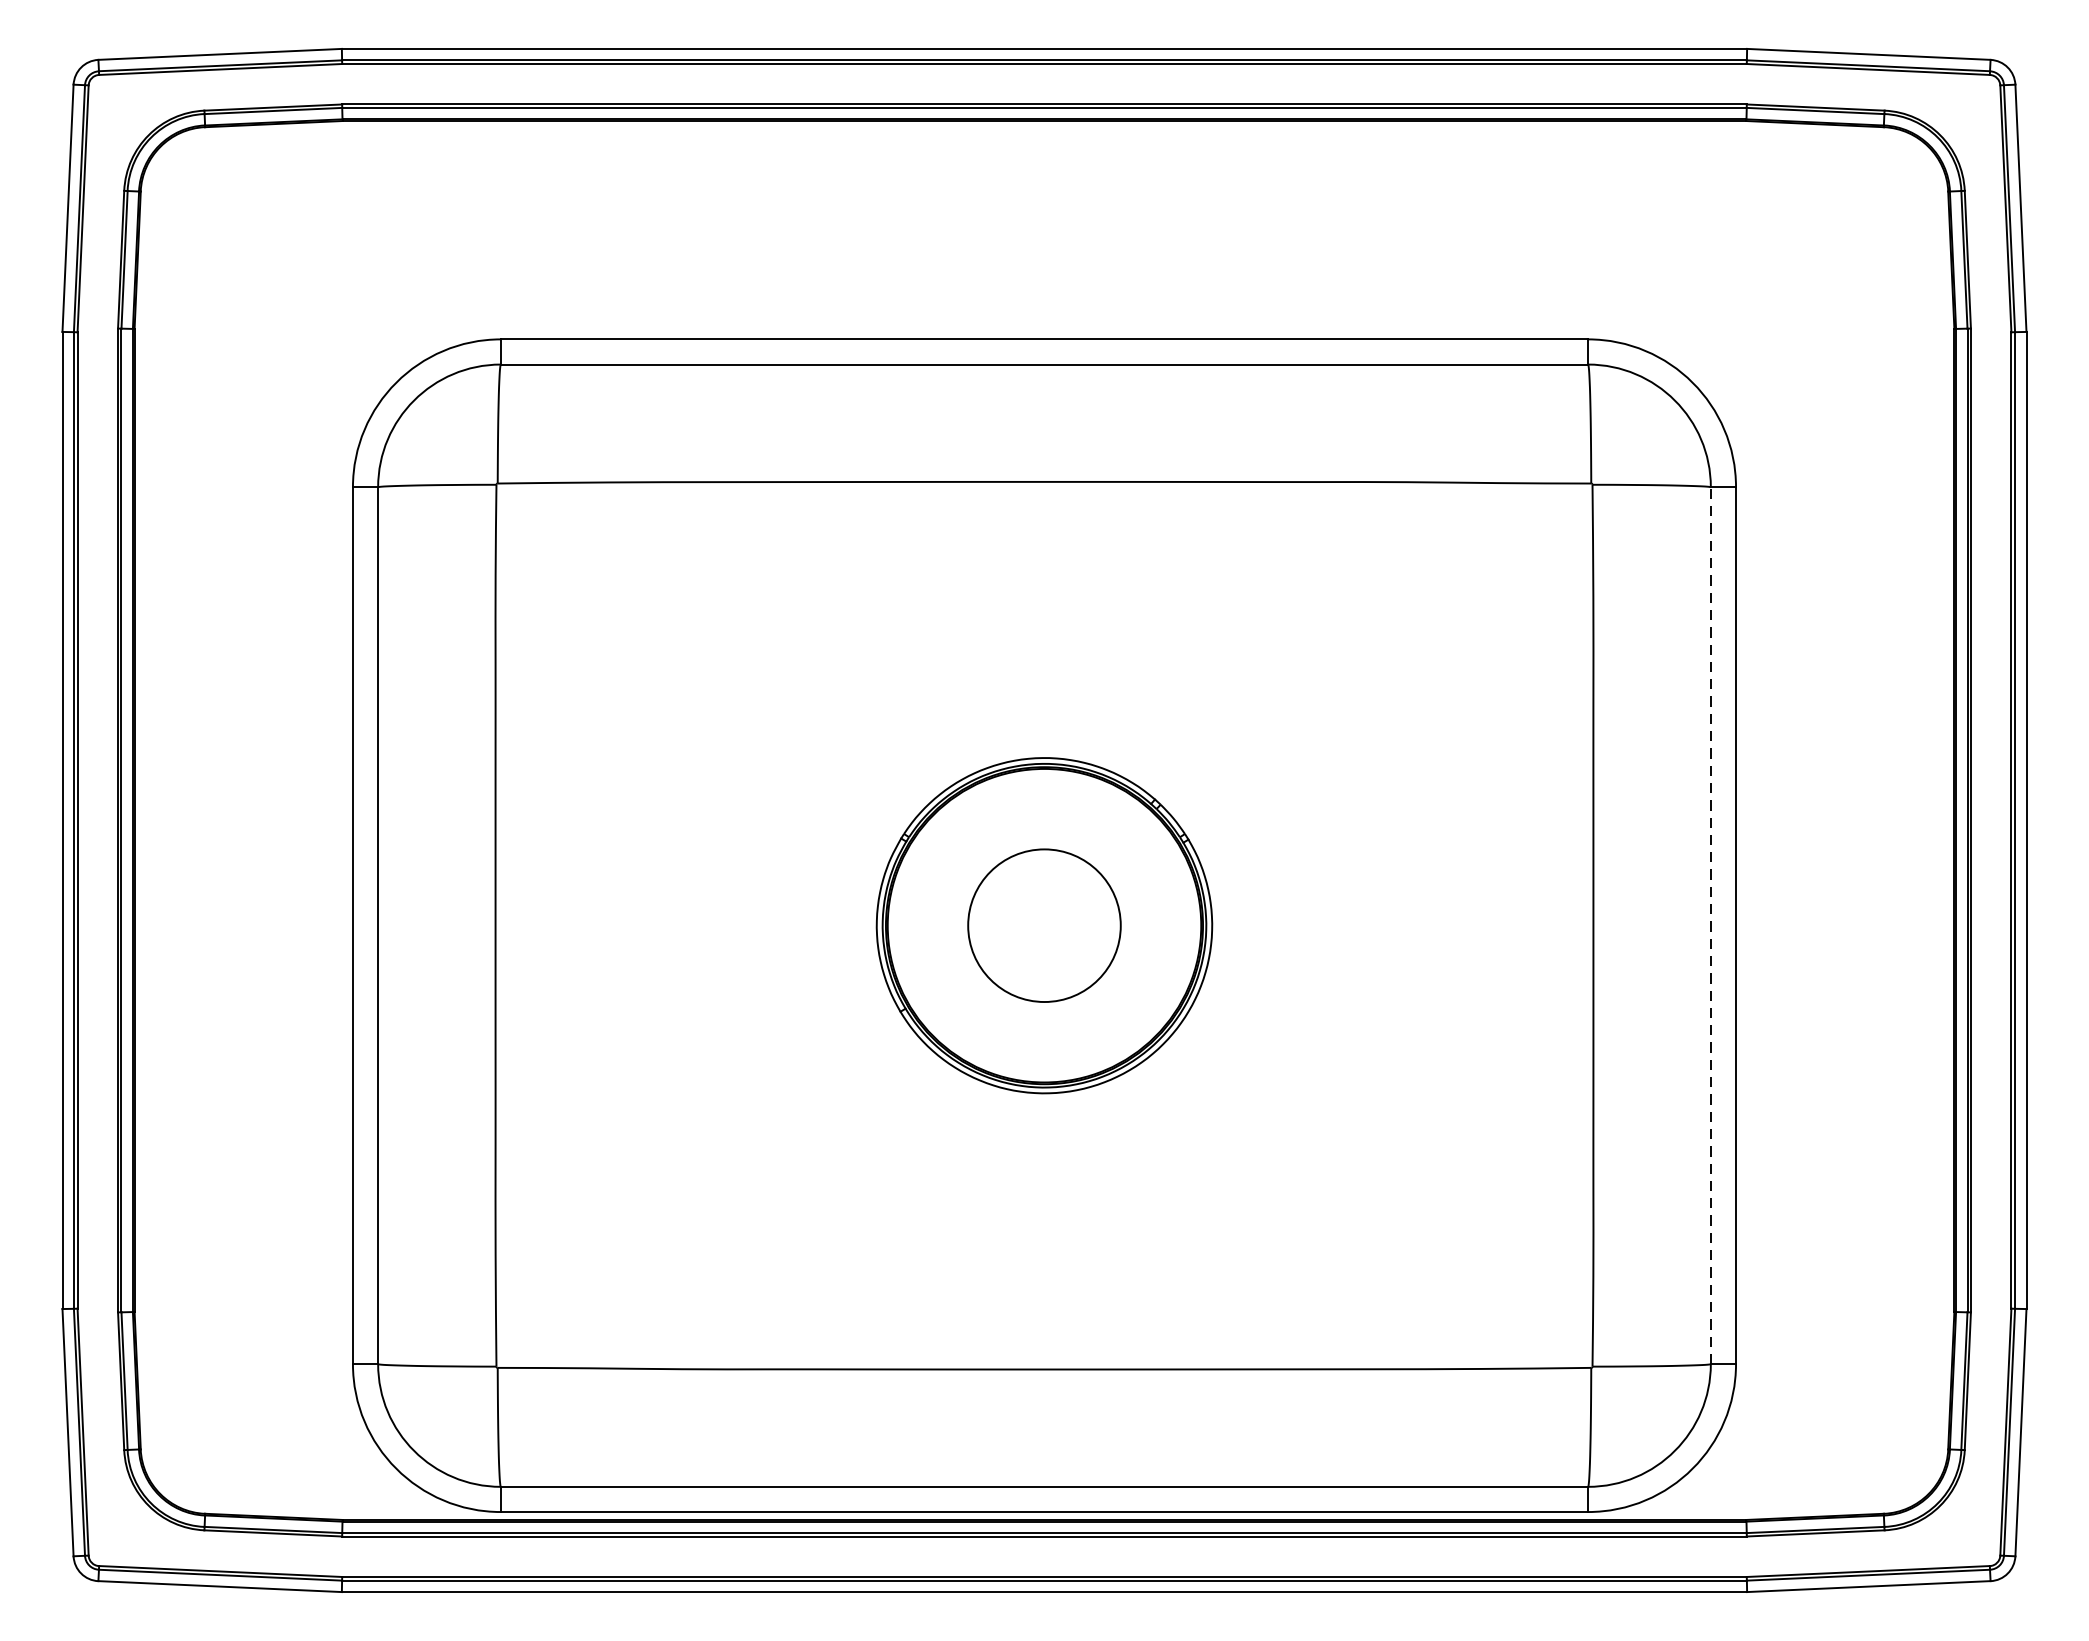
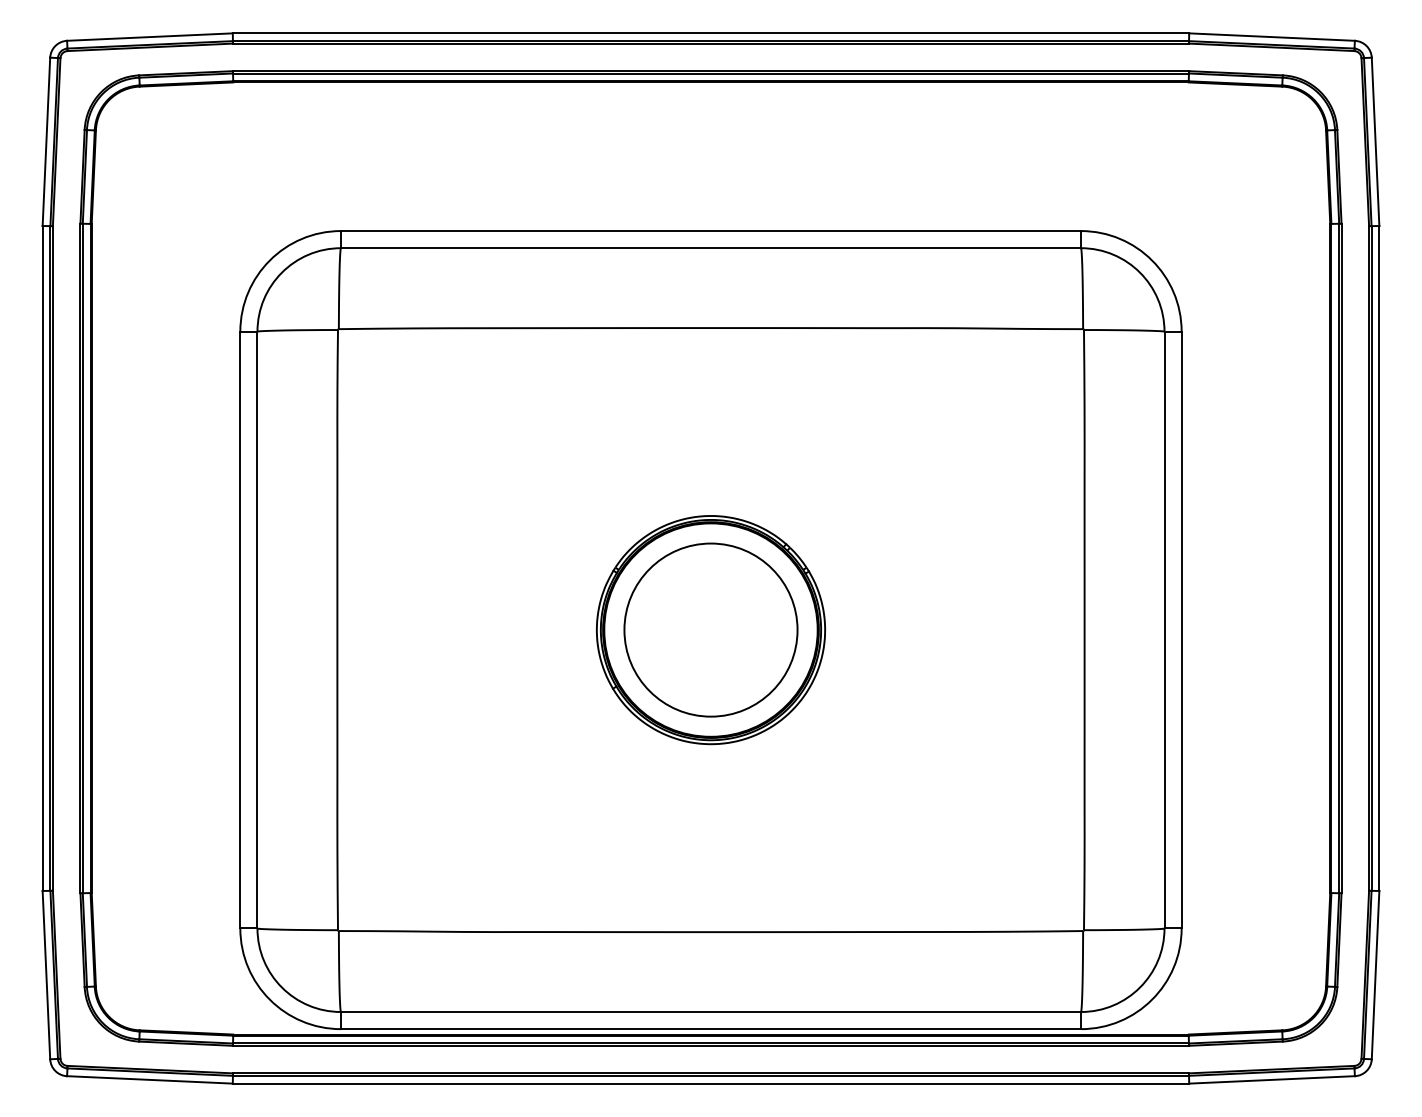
circle: (1043, 924) -> (710, 629), size x1.67
line: (1710, 924) -> (1164, 629), dashed -> solid

